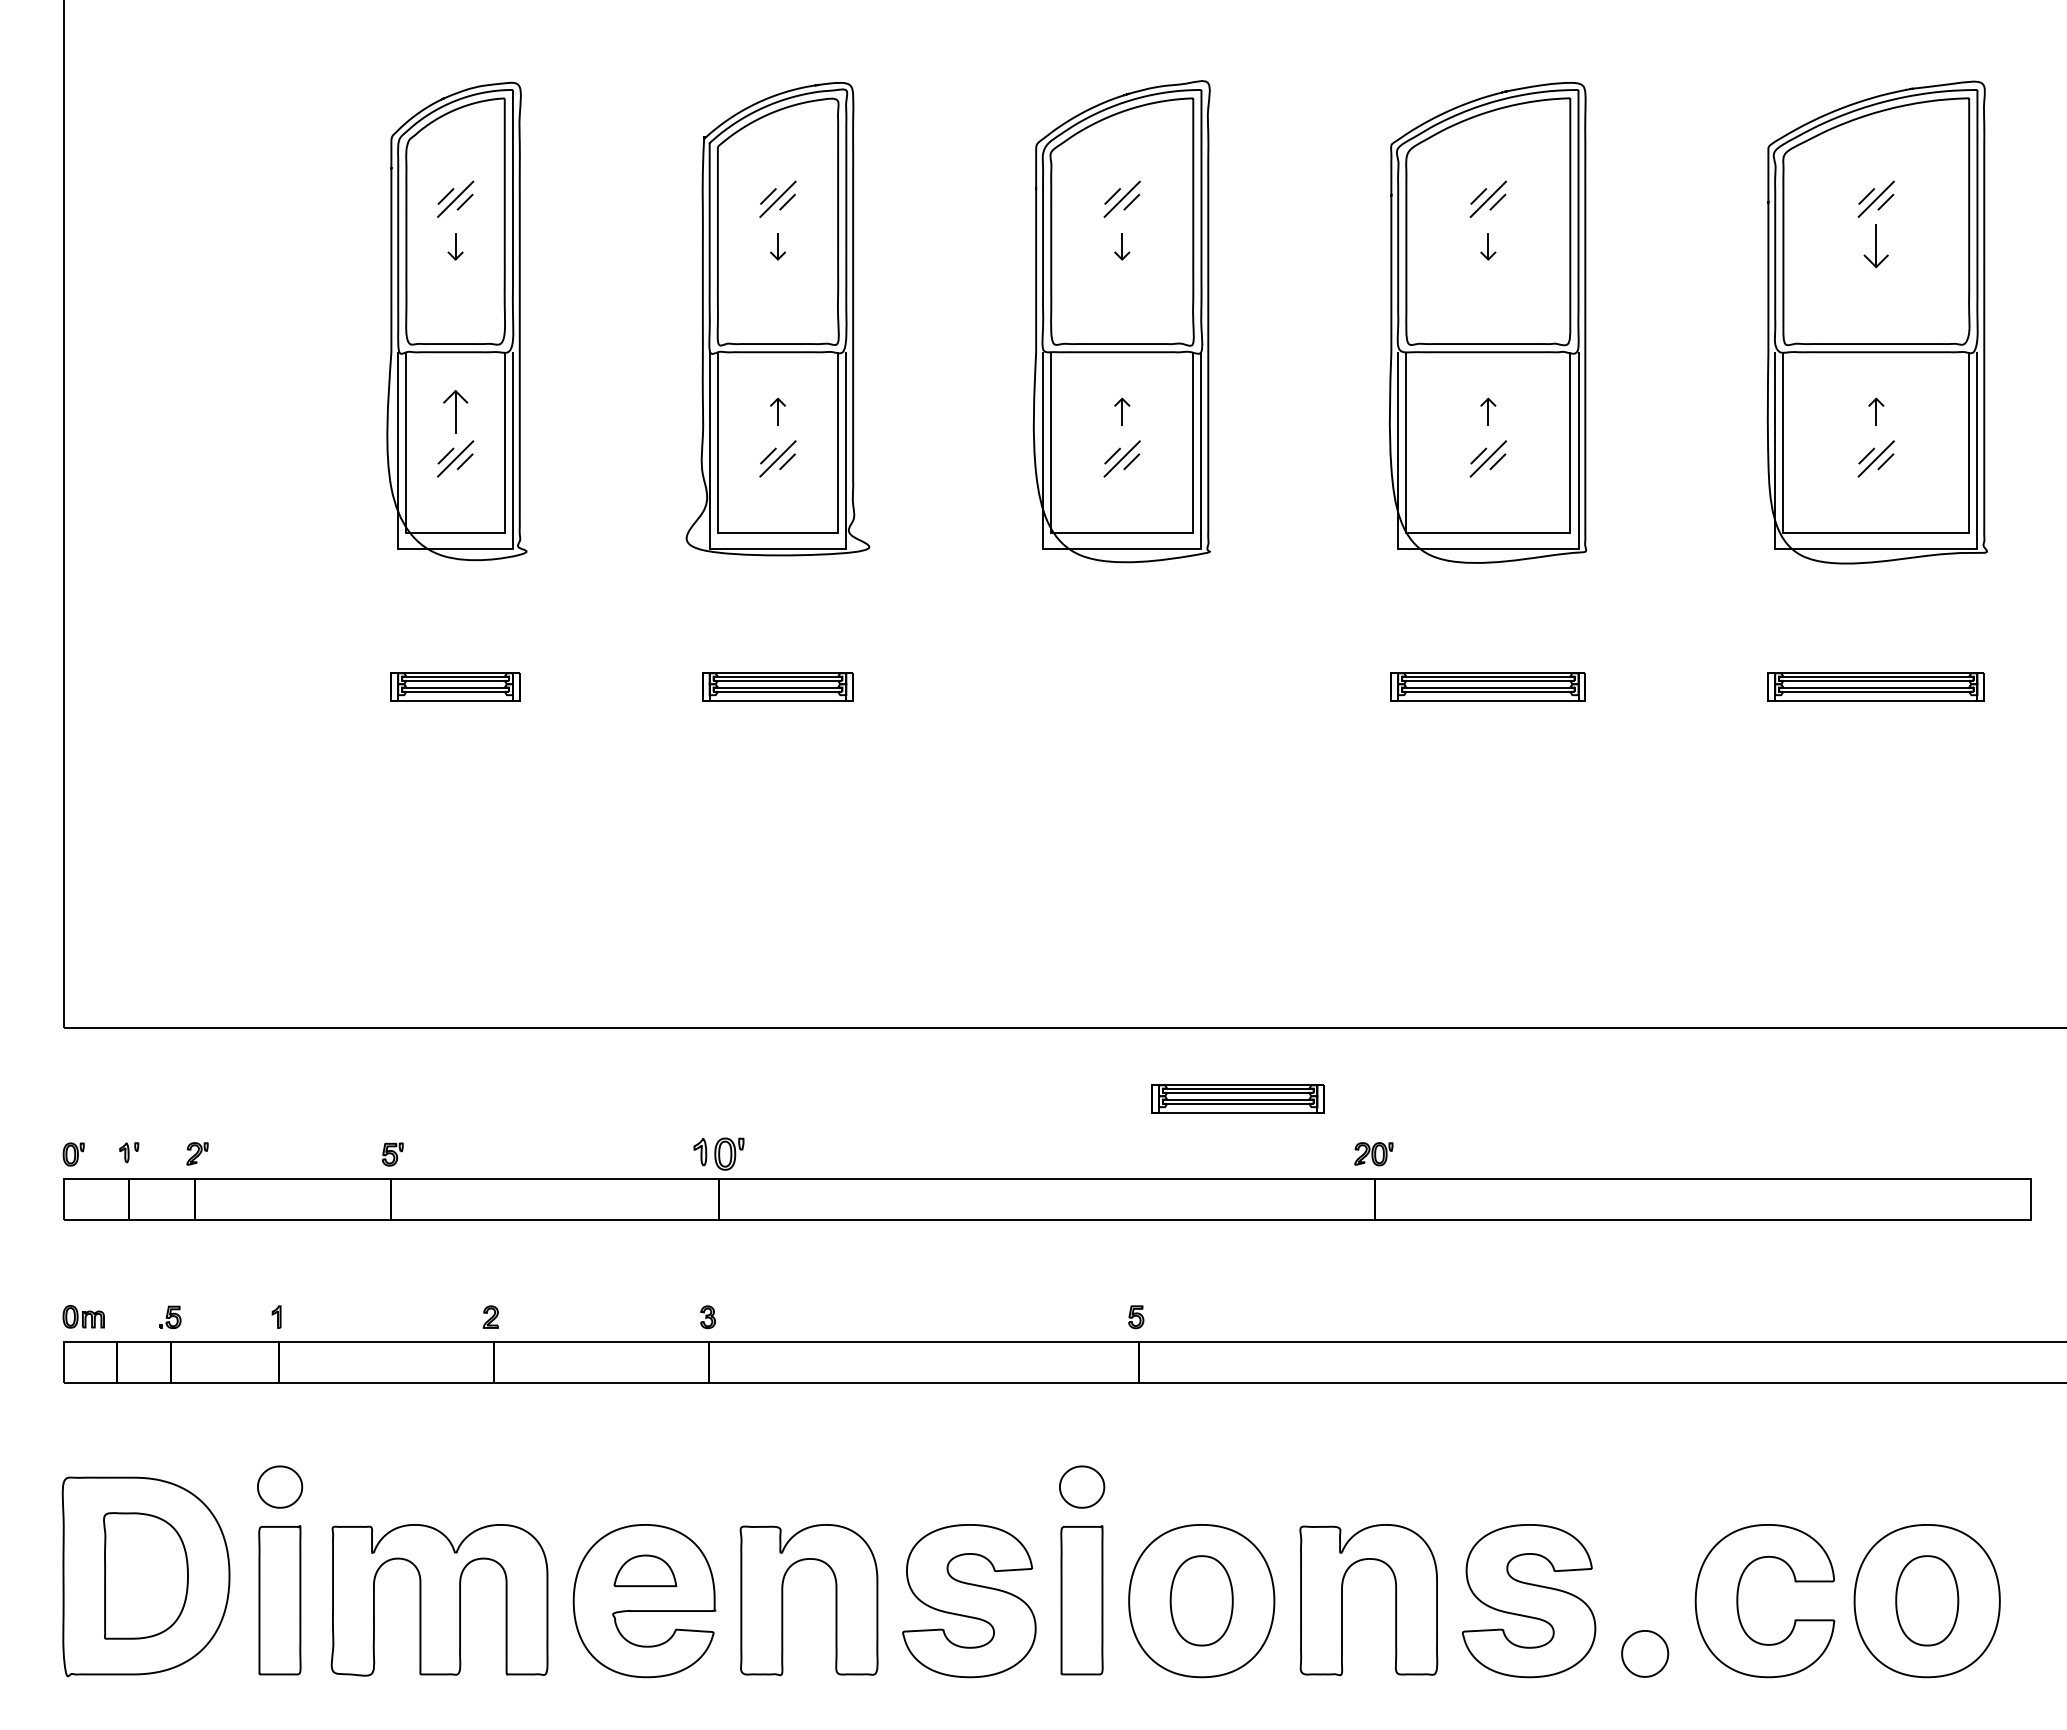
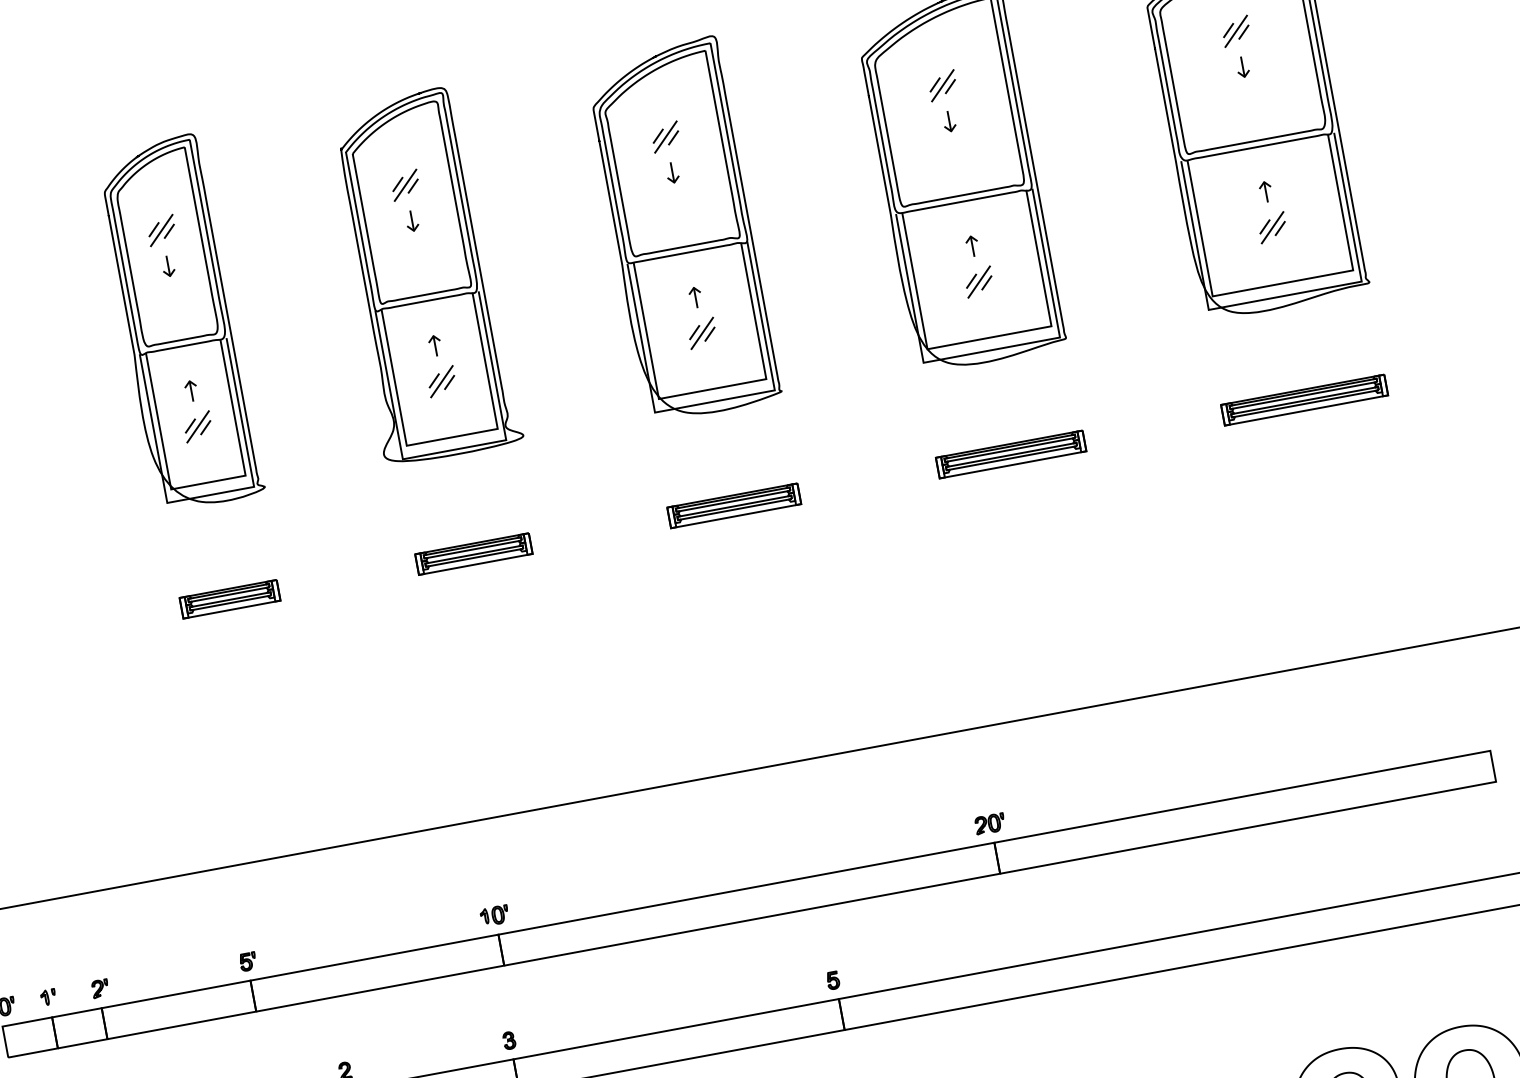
part: (1876, 246) -> (1242, 67), size x0.62
part: (455, 411) -> (191, 390), size x0.62
part: (1237, 1098) -> (733, 505), moved
part: (718, 1154) -> (494, 916), size x0.71

